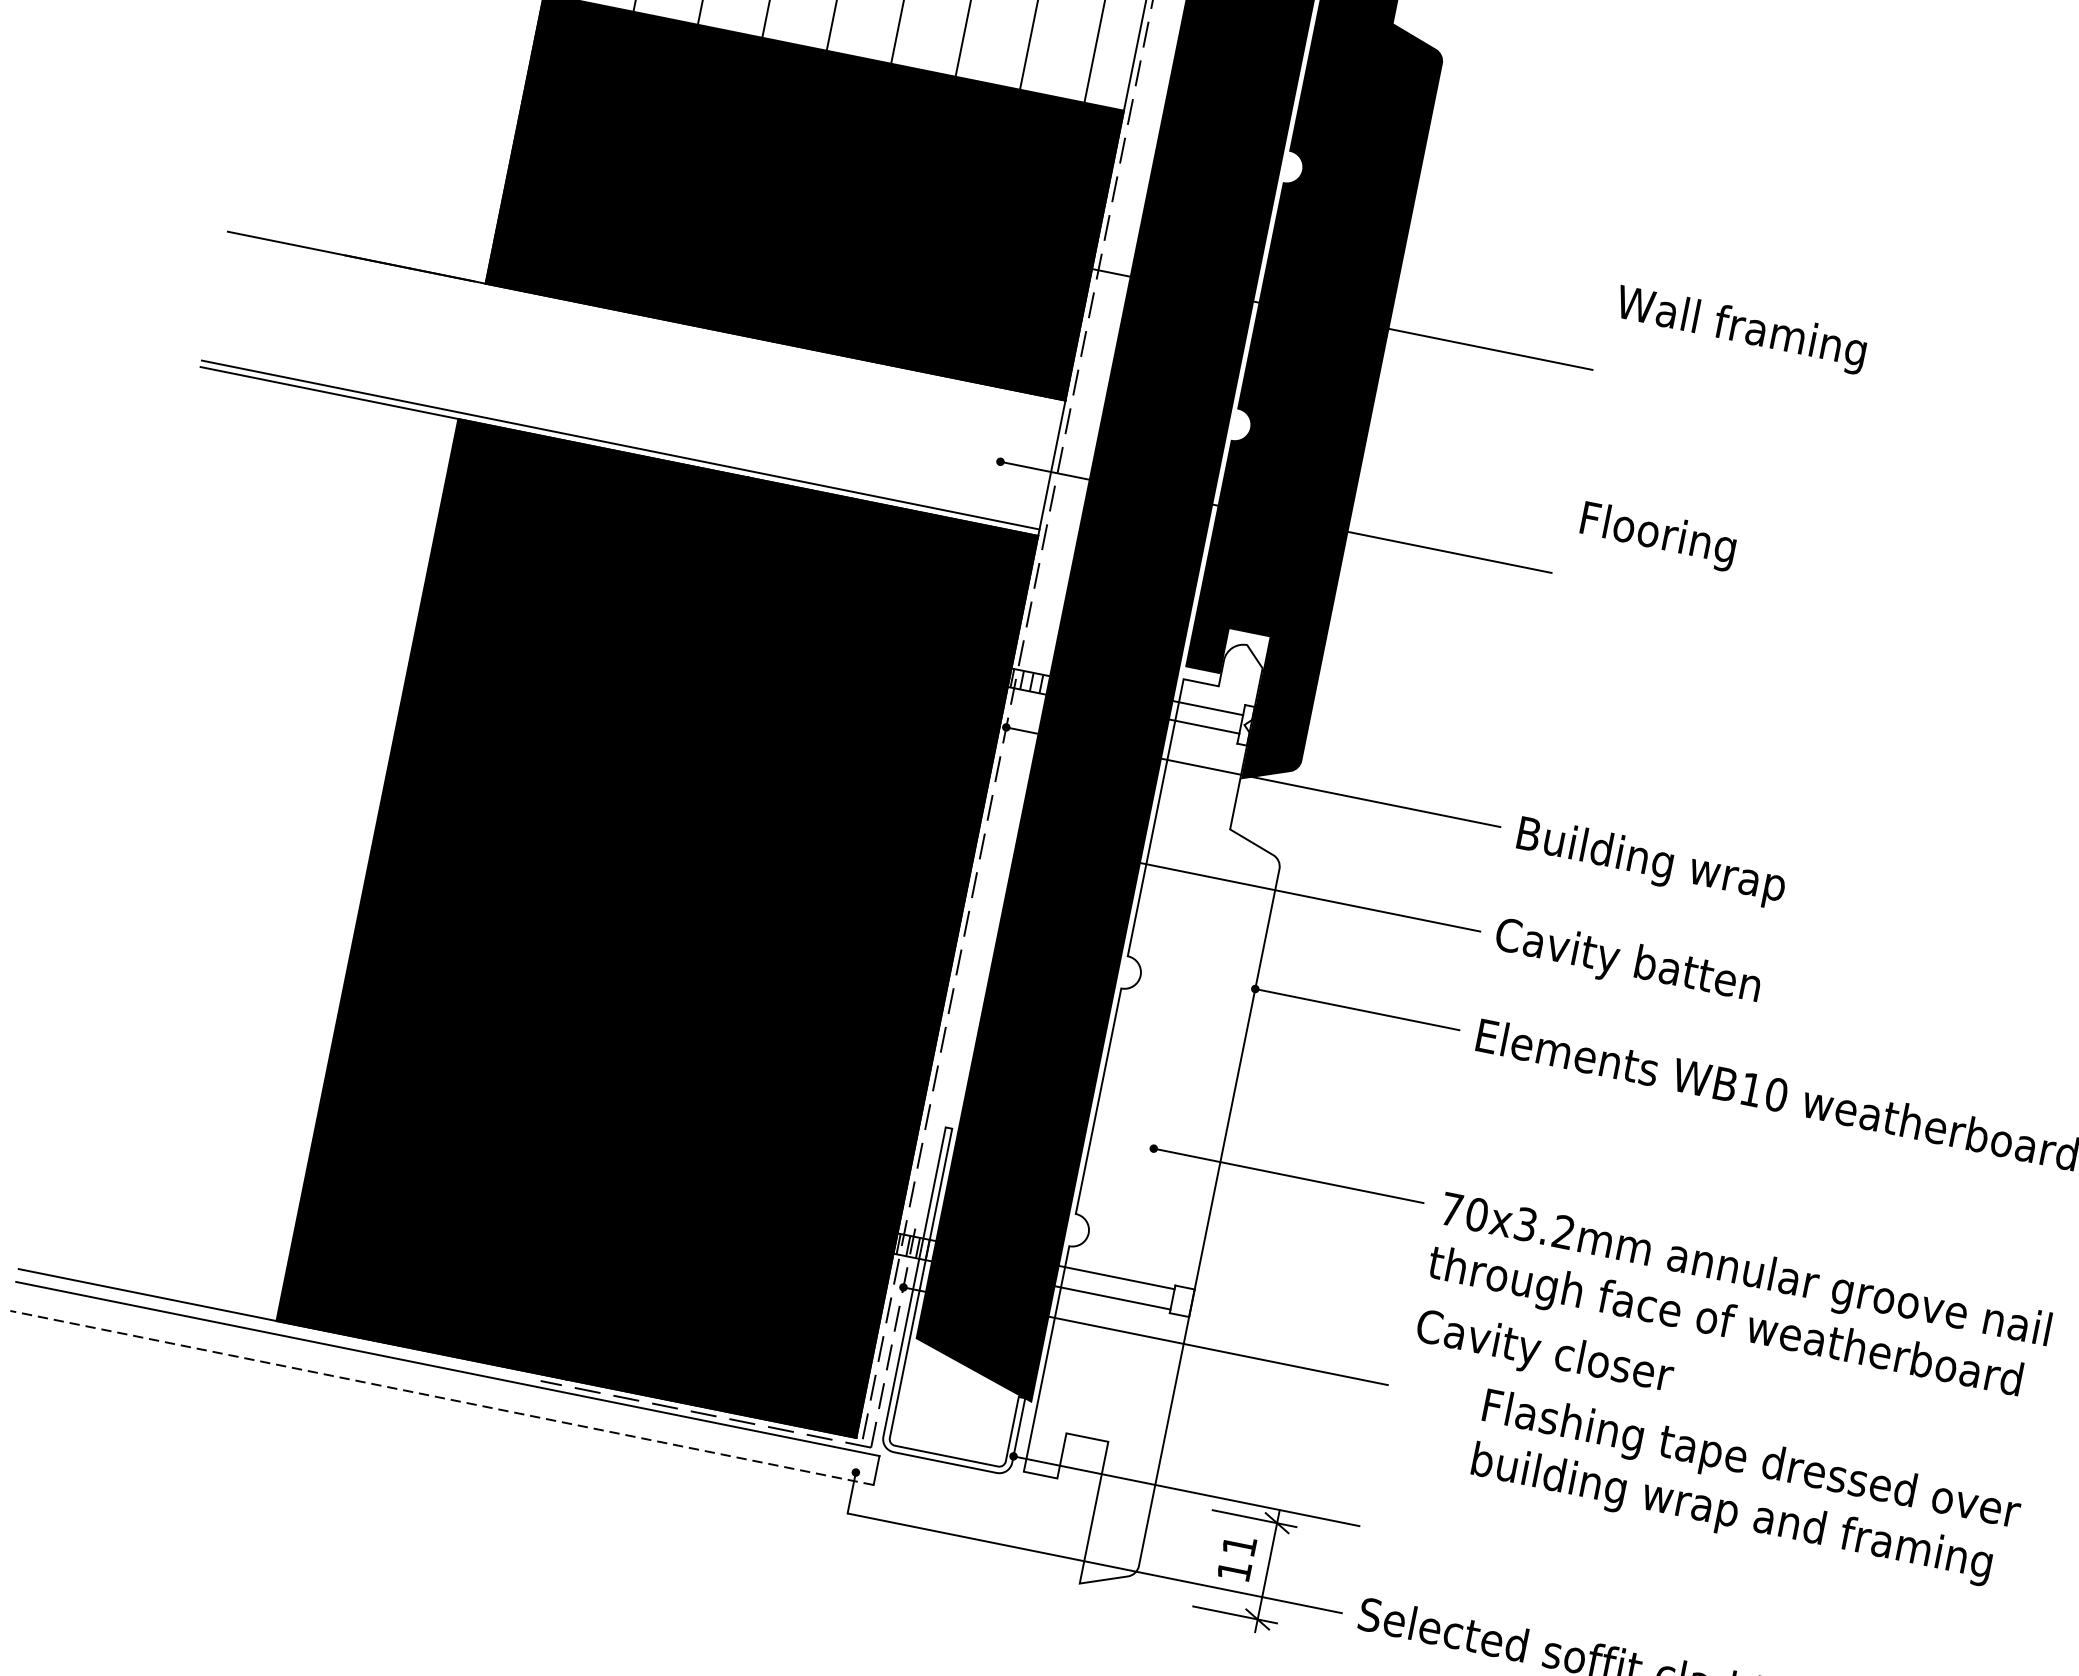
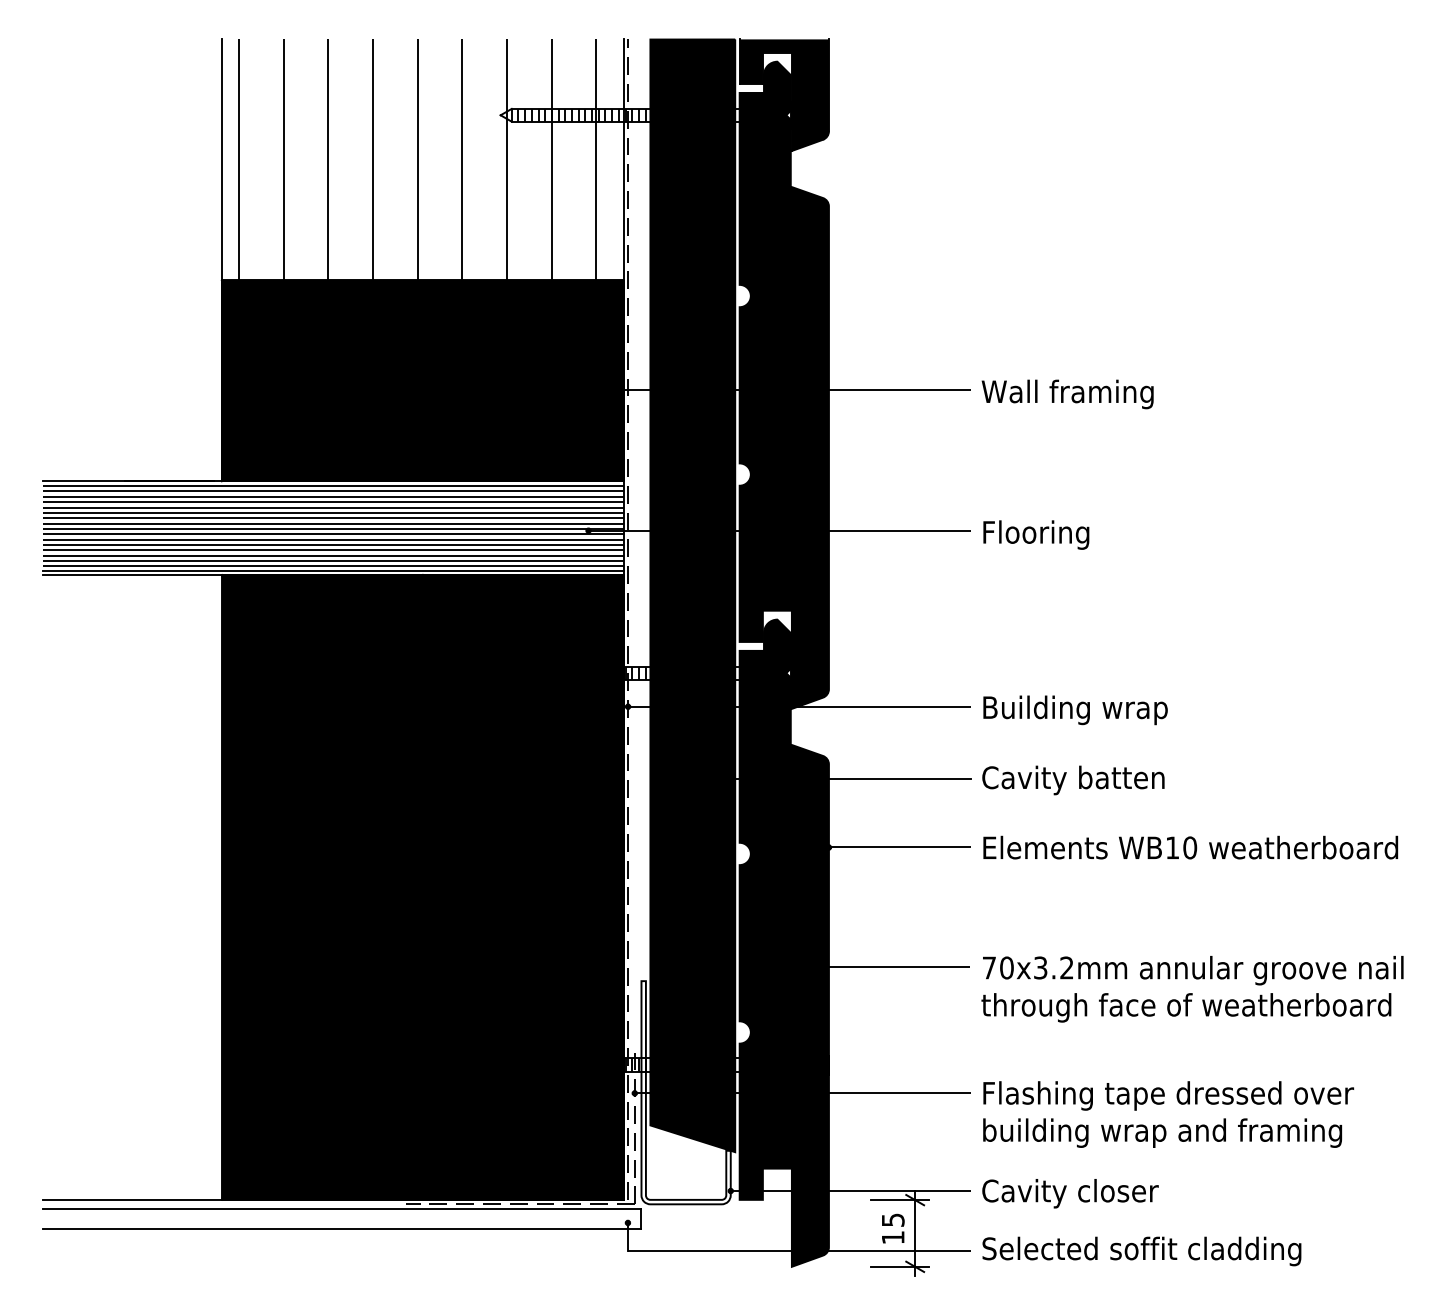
text: (1740, 329) -> (1067, 394), moved
hatch: (633, 381) -> (333, 526), added
text: (1658, 535) -> (1036, 534), moved
fill: (1162, 1112) -> (783, 942), added
text: (1544, 1353) -> (1070, 1193), moved
line: (440, 1397) -> (341, 1228), dashed -> solid
text: (1745, 1489) -> (1168, 1114), moved
text: (1240, 1544) -> (893, 1219), 11 -> 15

